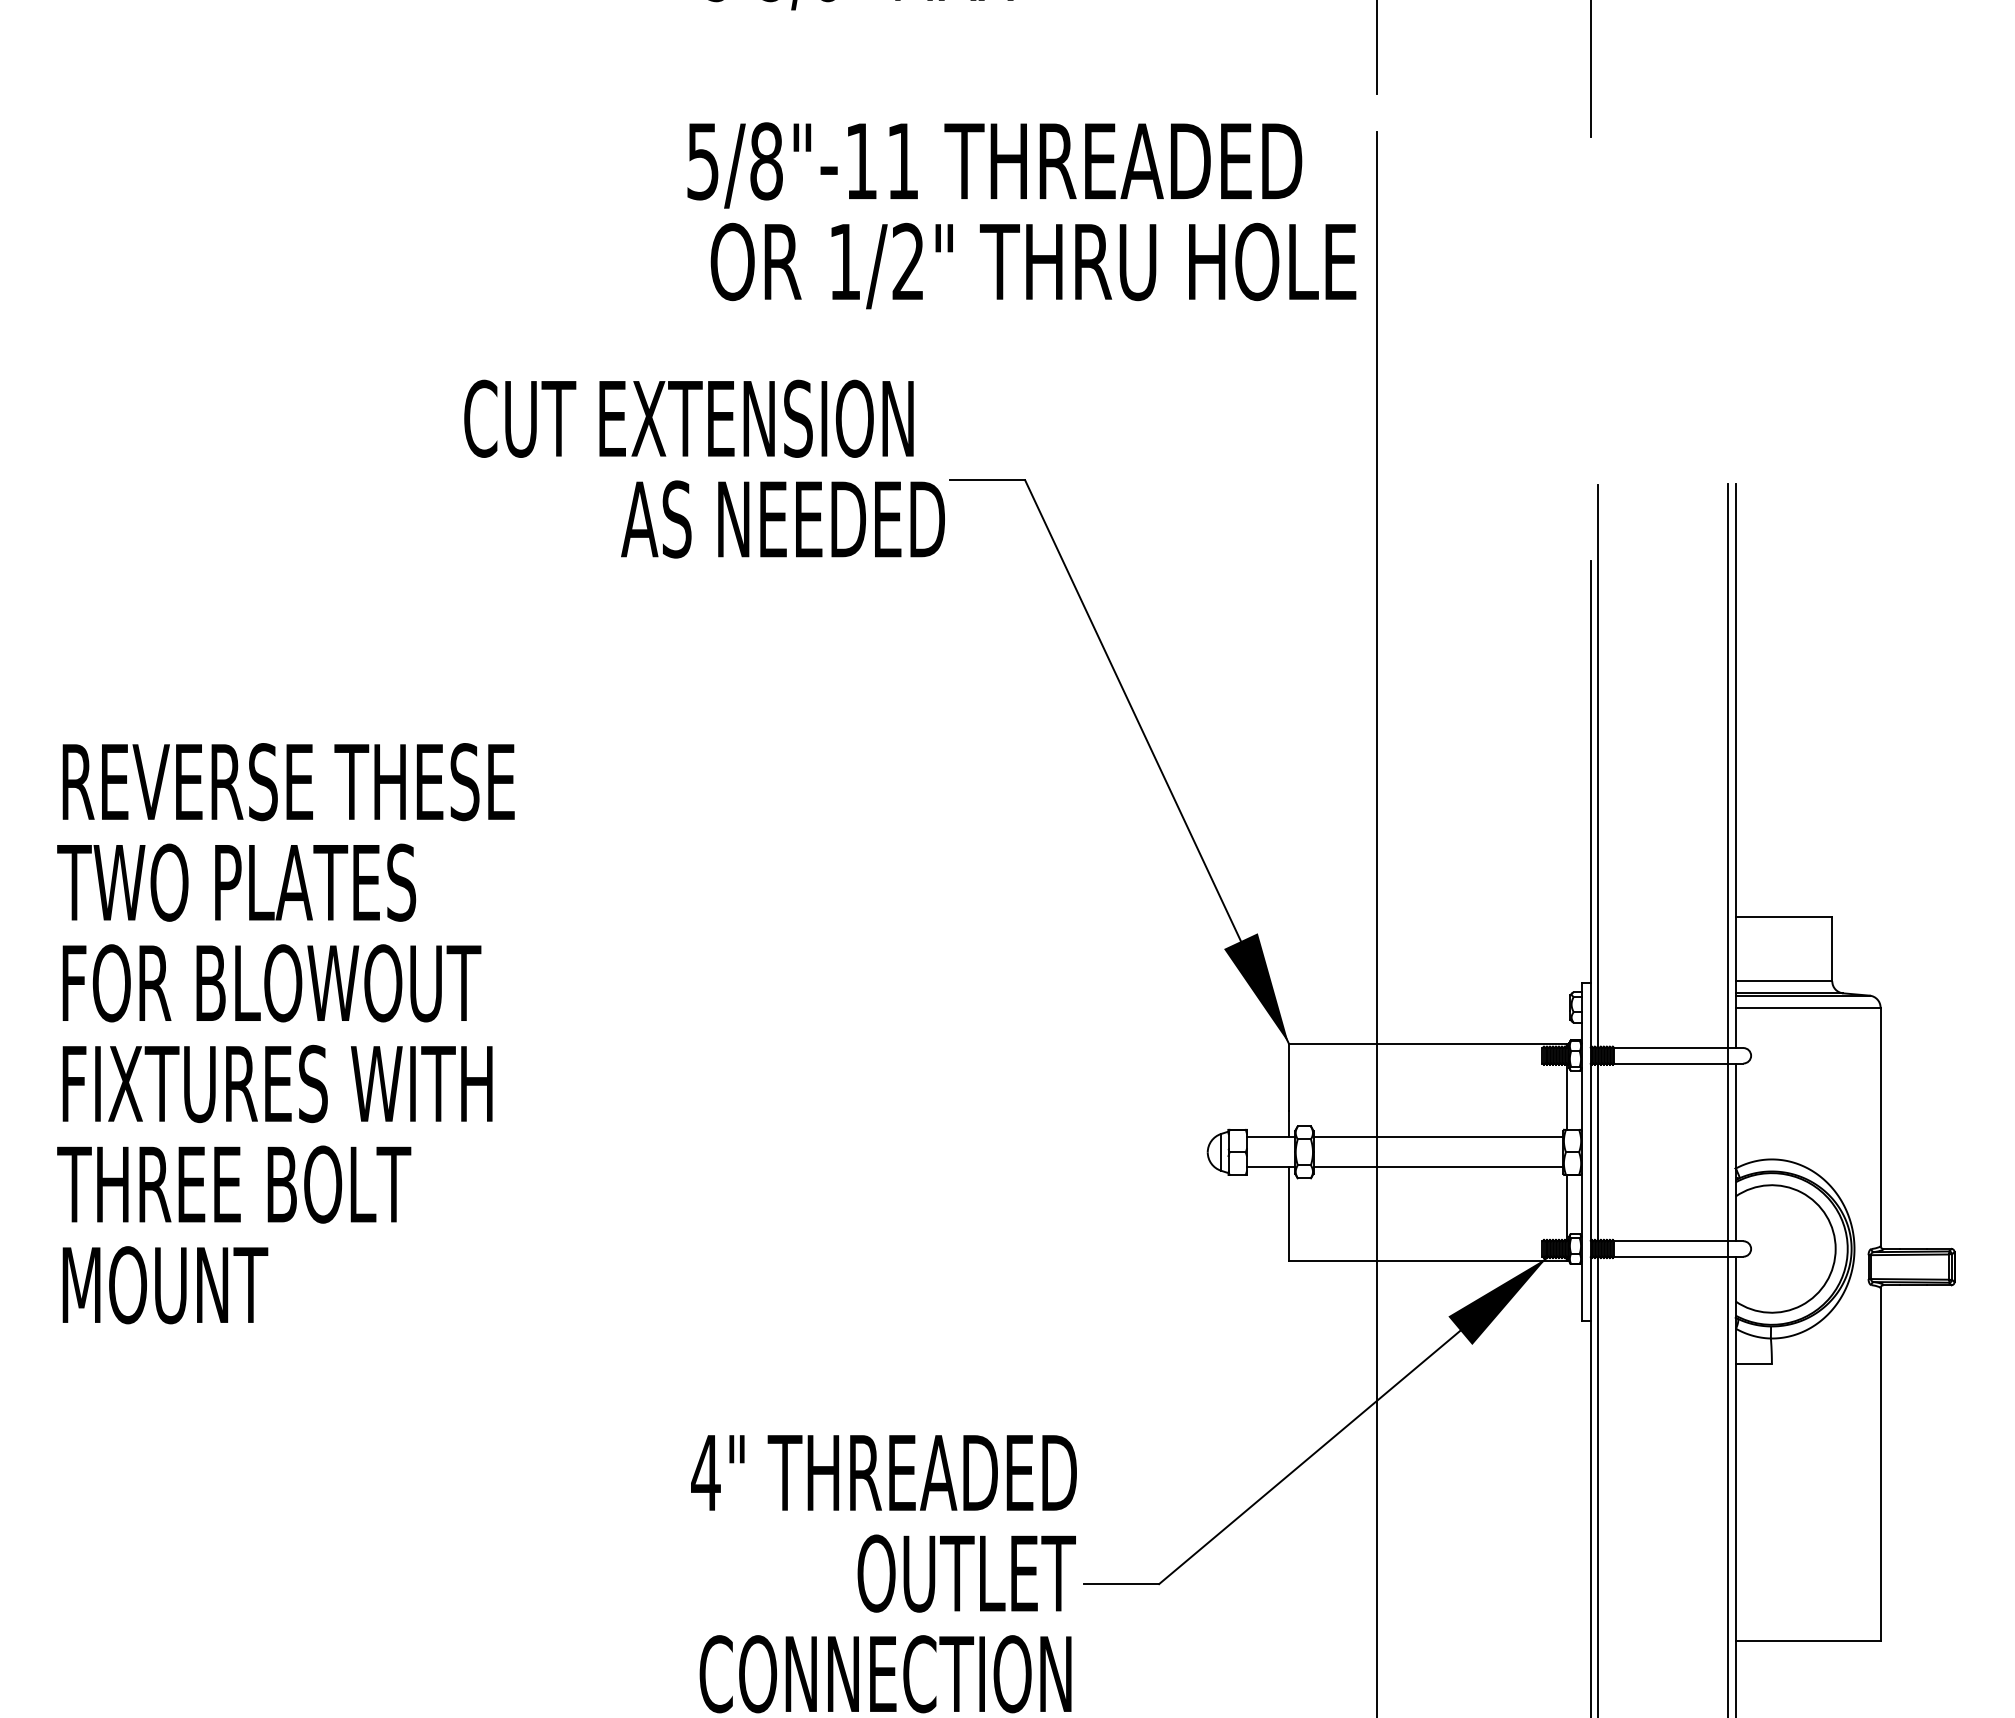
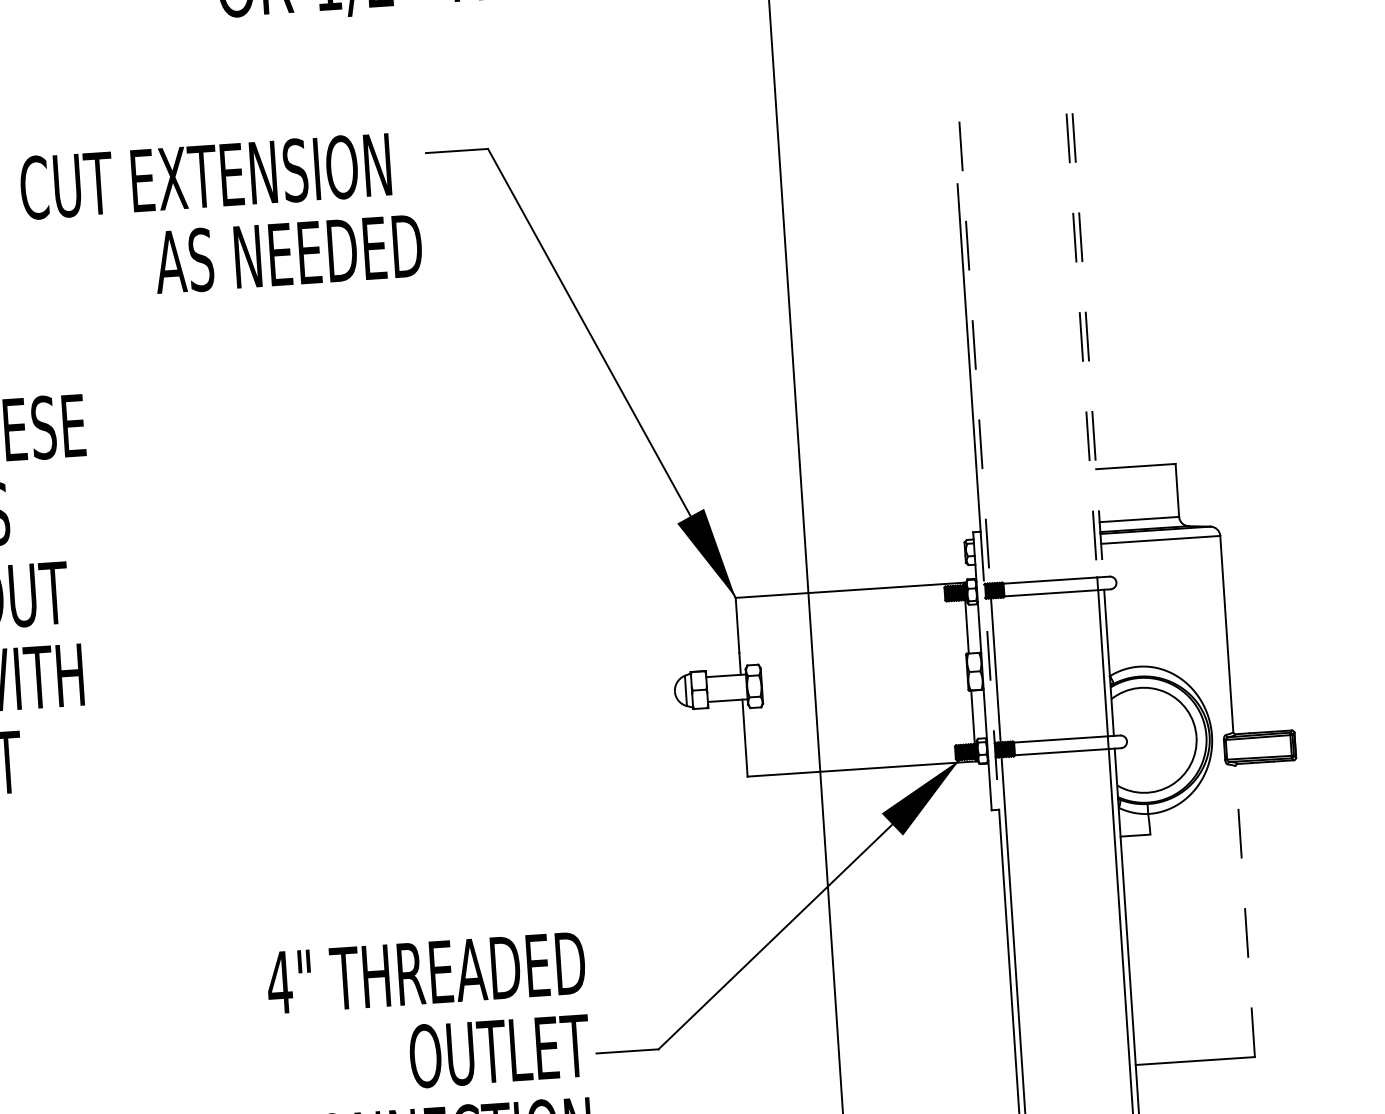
text: (704, 468) -> (221, 216), moved
line: (1598, 765) -> (975, 352), solid -> dashed
line: (1728, 766) -> (1082, 345), solid -> dashed
line: (1735, 766) -> (1087, 345), solid -> dashed
line: (1438, 1137) -> (863, 666), removed
line: (1590, 1152) -> (989, 670), solid -> dashed
line: (1438, 1167) -> (865, 691), removed
line: (1880, 1464) -> (1245, 911), solid -> dashed

